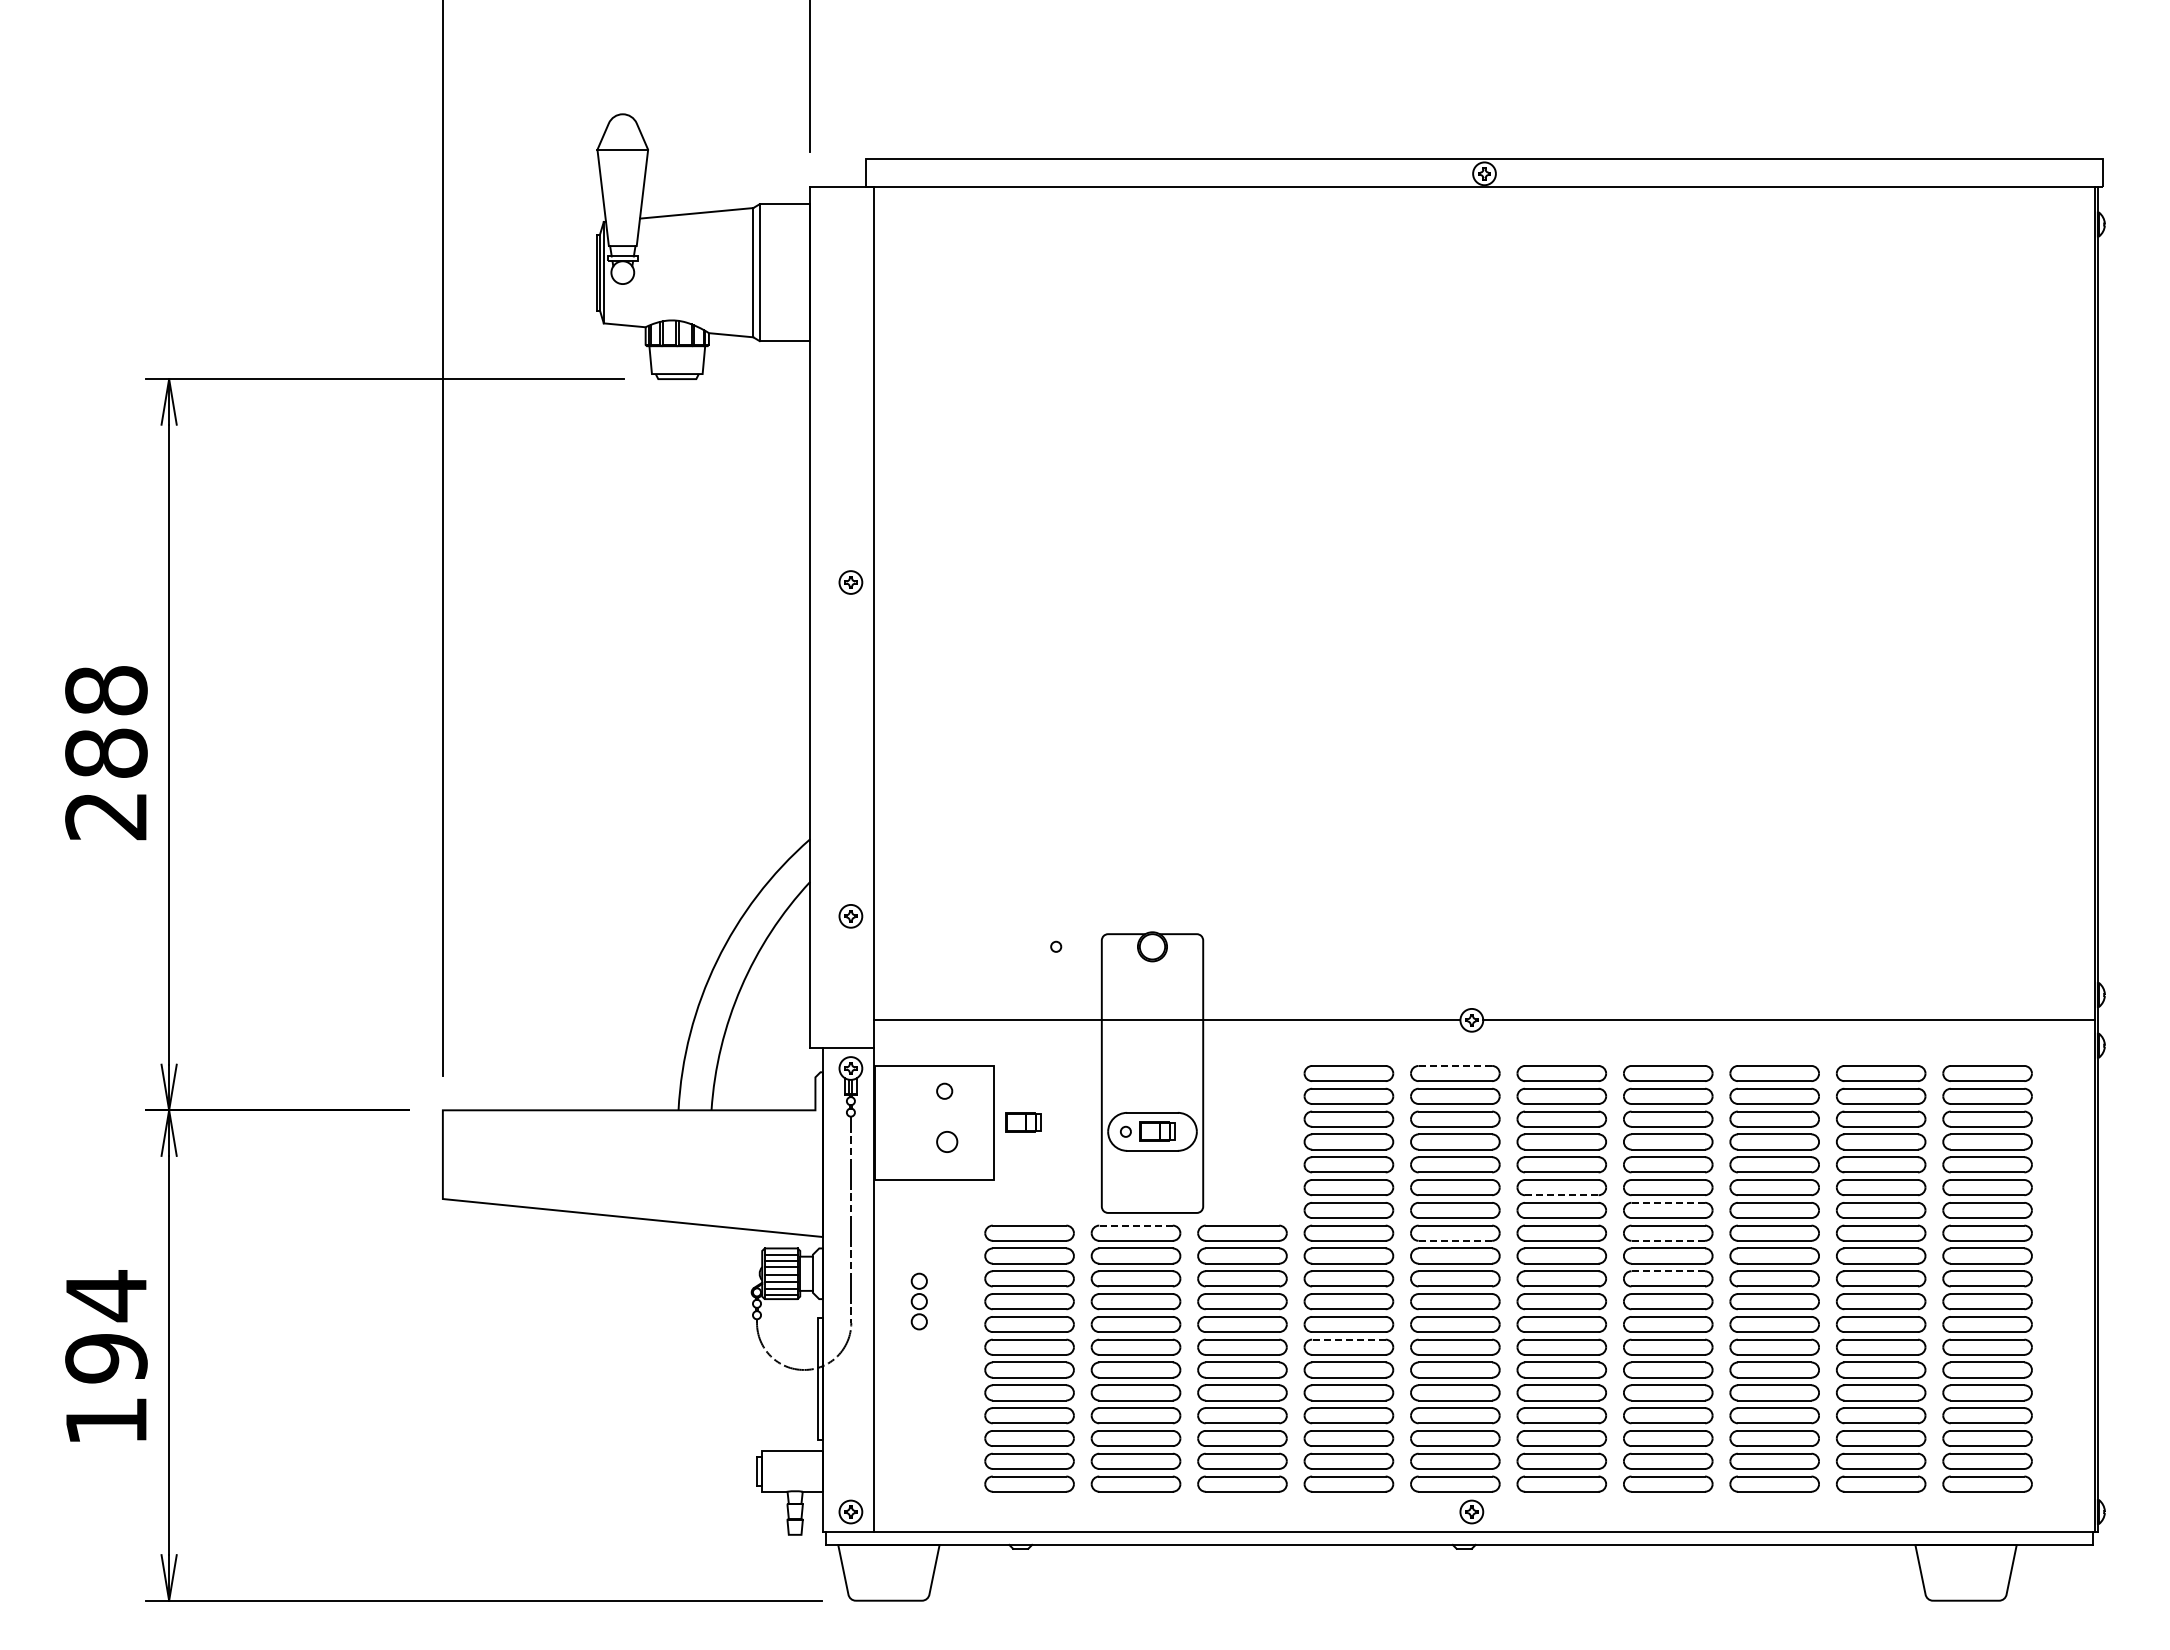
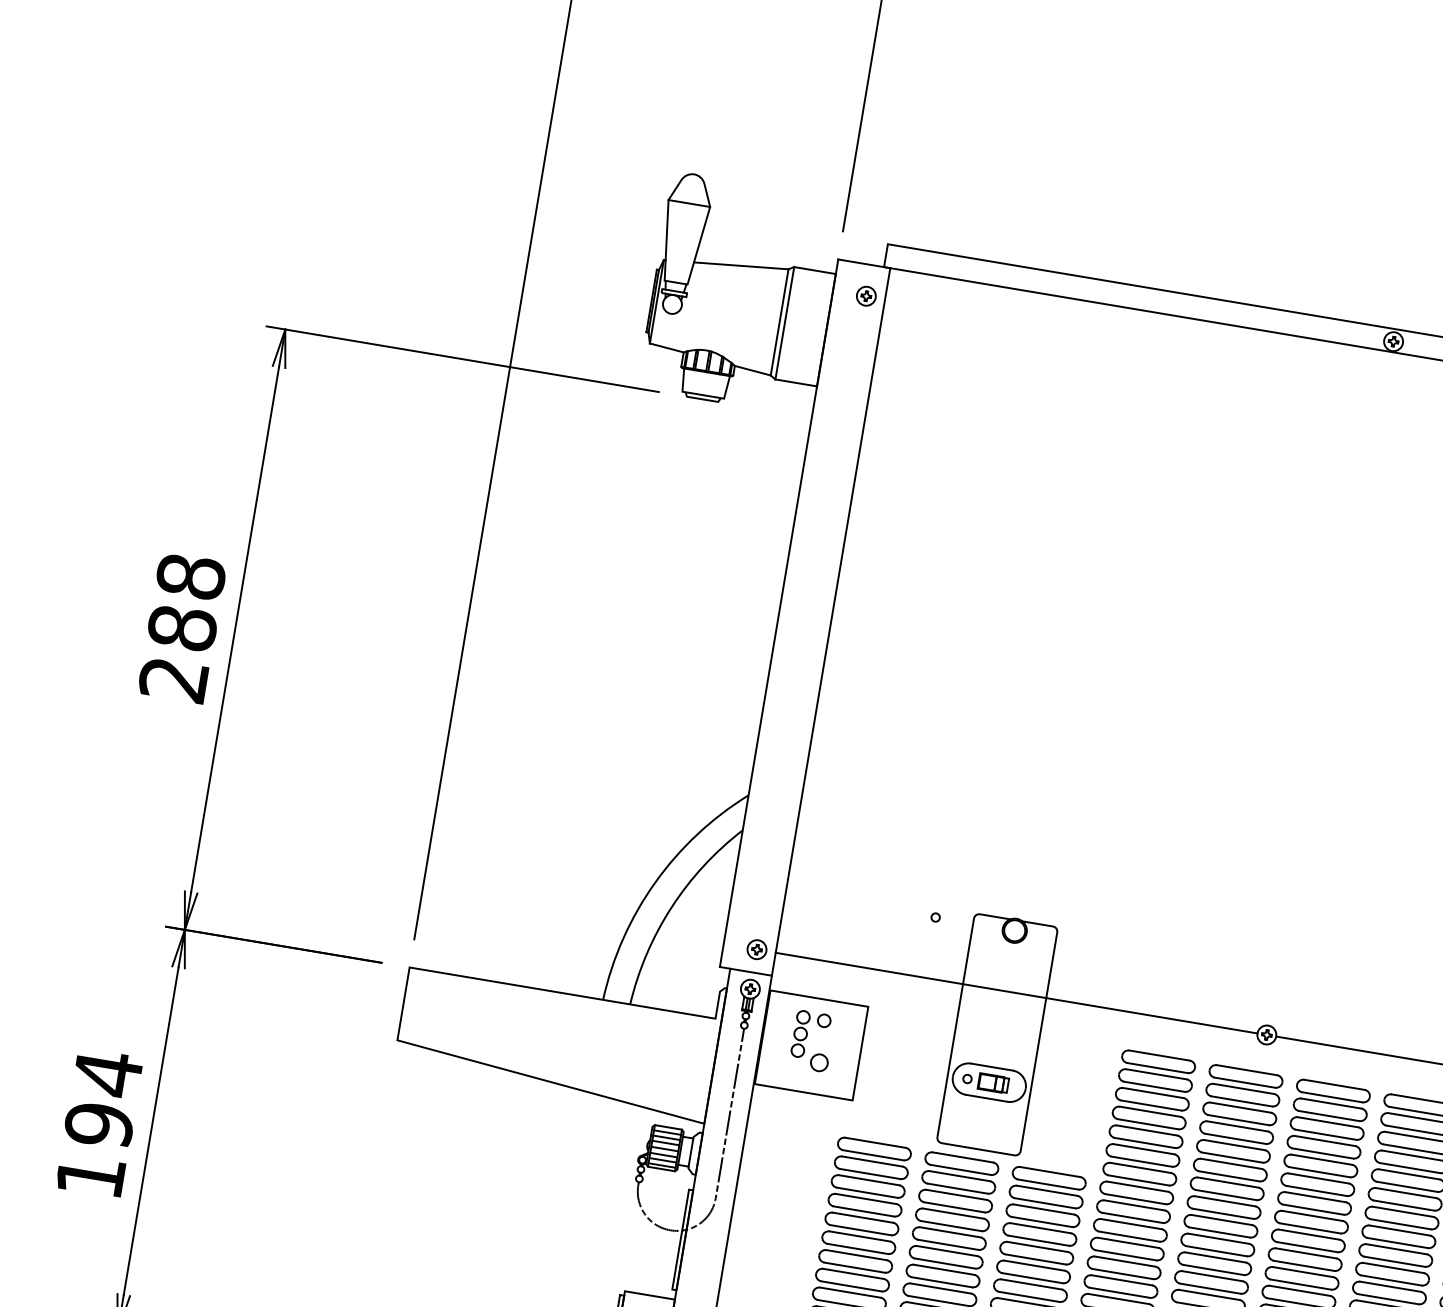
part: (850, 582) -> (866, 296), moved
part: (850, 916) -> (756, 949), moved
line: (1455, 1065) -> (1247, 1069), dashed -> solid
part: (1023, 1122) -> (884, 1057), removed
line: (1561, 1195) -> (1316, 1191), dashed -> solid
line: (1668, 1202) -> (1403, 1211), dashed -> solid
line: (1136, 1225) -> (963, 1157), dashed -> solid
line: (1455, 1240) -> (1223, 1213), dashed -> solid
line: (1668, 1240) -> (1398, 1242), dashed -> solid
line: (1668, 1271) -> (1393, 1268), dashed -> solid
part: (918, 1301) -> (799, 1033), moved
line: (1348, 1339) -> (1121, 1280), dashed -> solid

